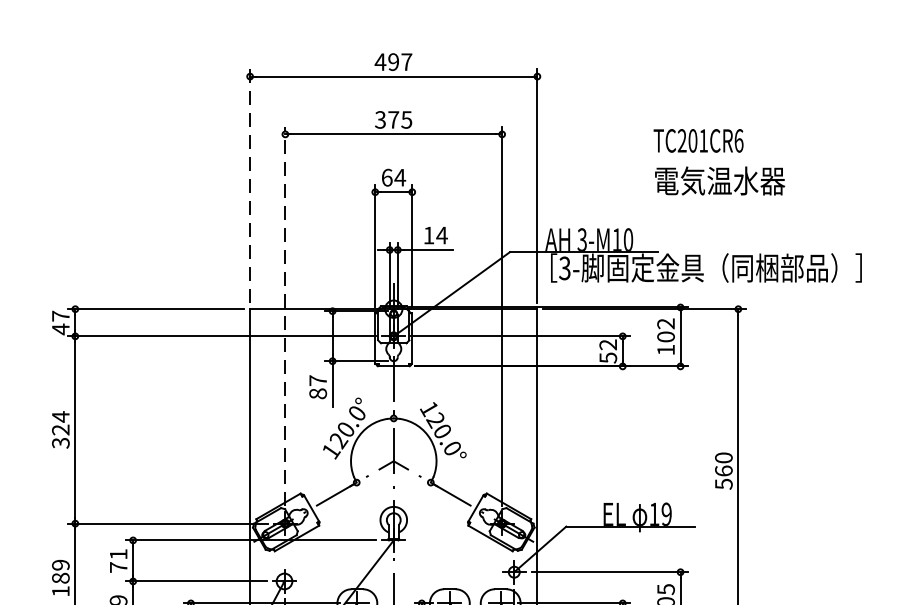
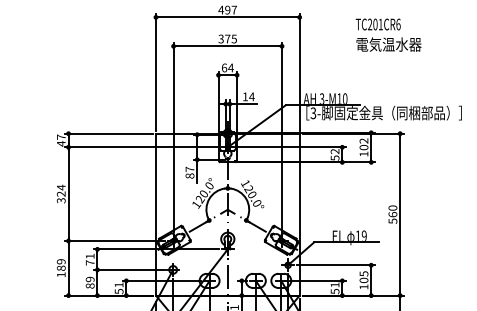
text: (719, 160) -> (388, 34), moved
line: (249, 186) -> (155, 72), dashed -> solid
line: (285, 316) -> (173, 137), dashed -> solid

